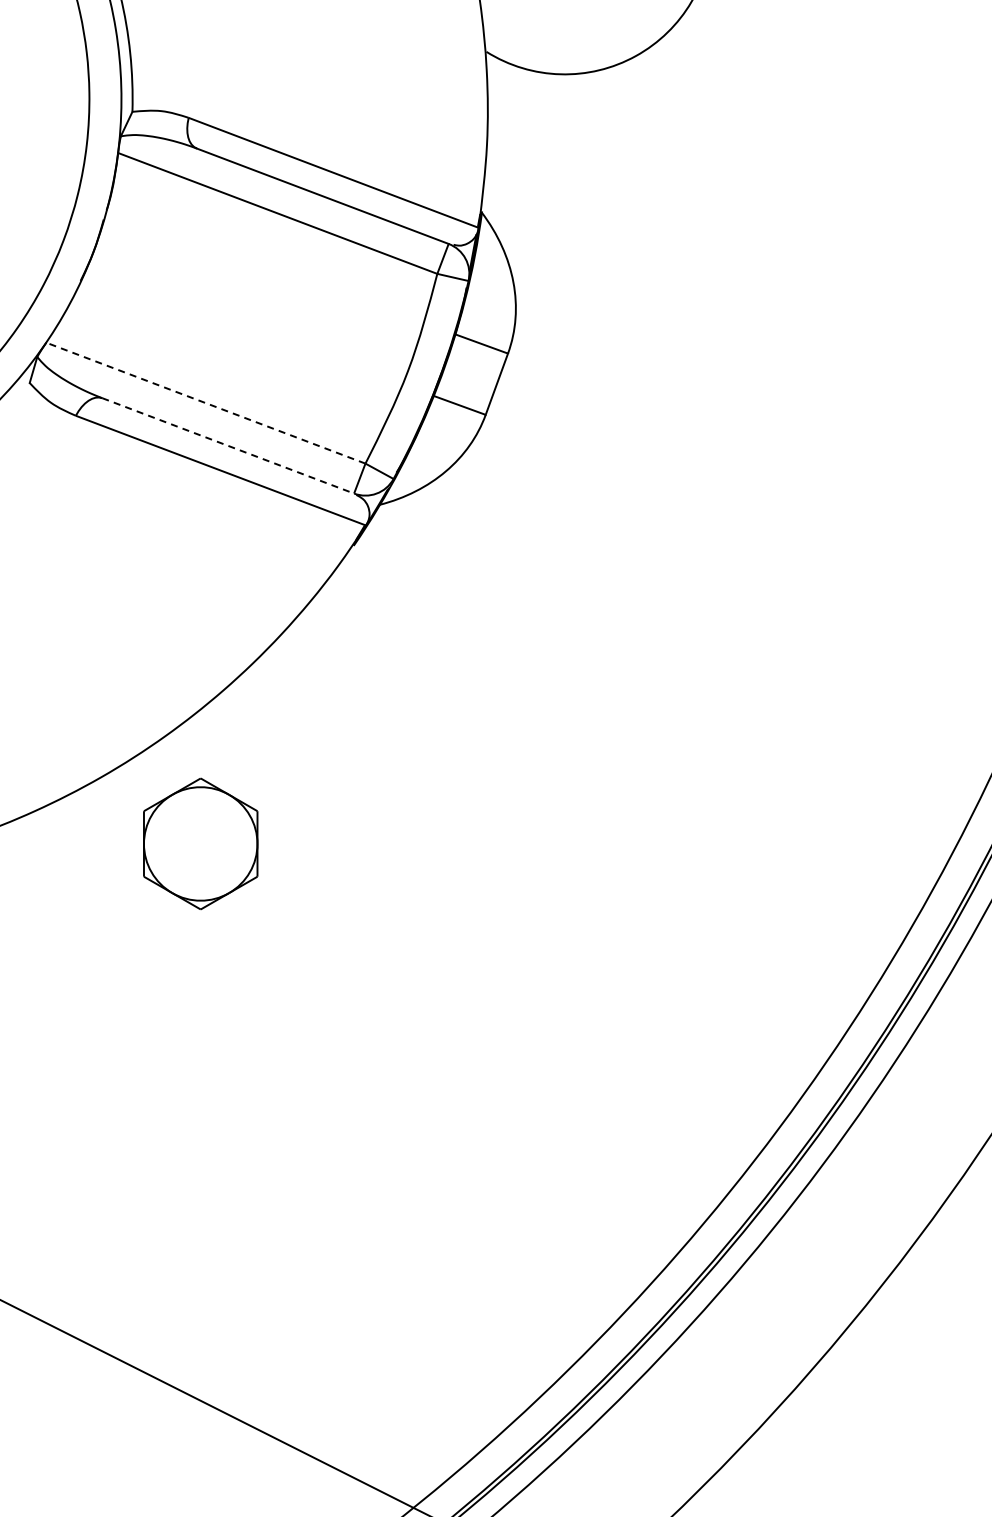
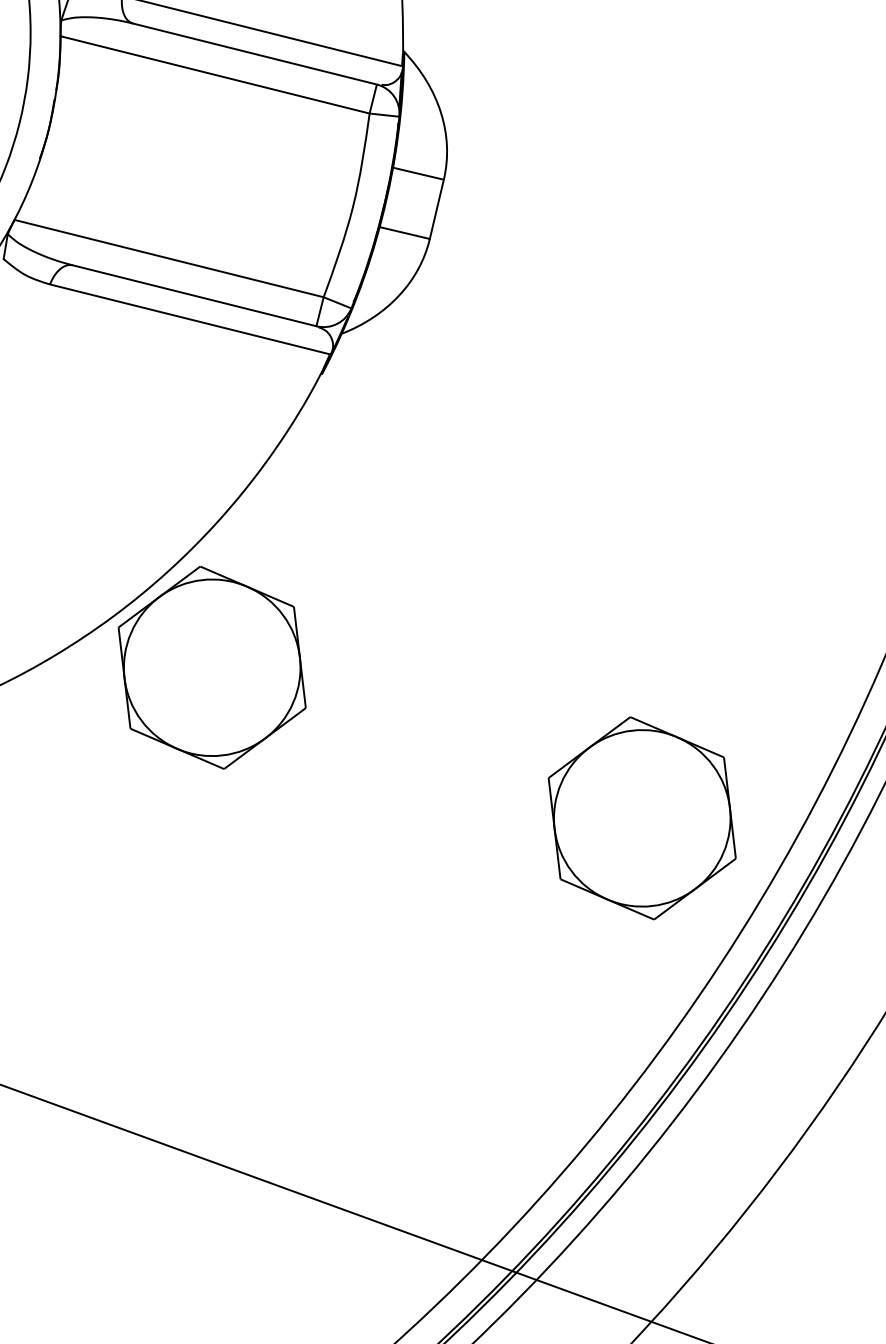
line: (205, 403) -> (168, 258), dashed -> solid
line: (228, 445) -> (194, 295), dashed -> solid
part: (200, 843) -> (212, 667), size x1.67
part: (638, 1057) -> (641, 818), added

